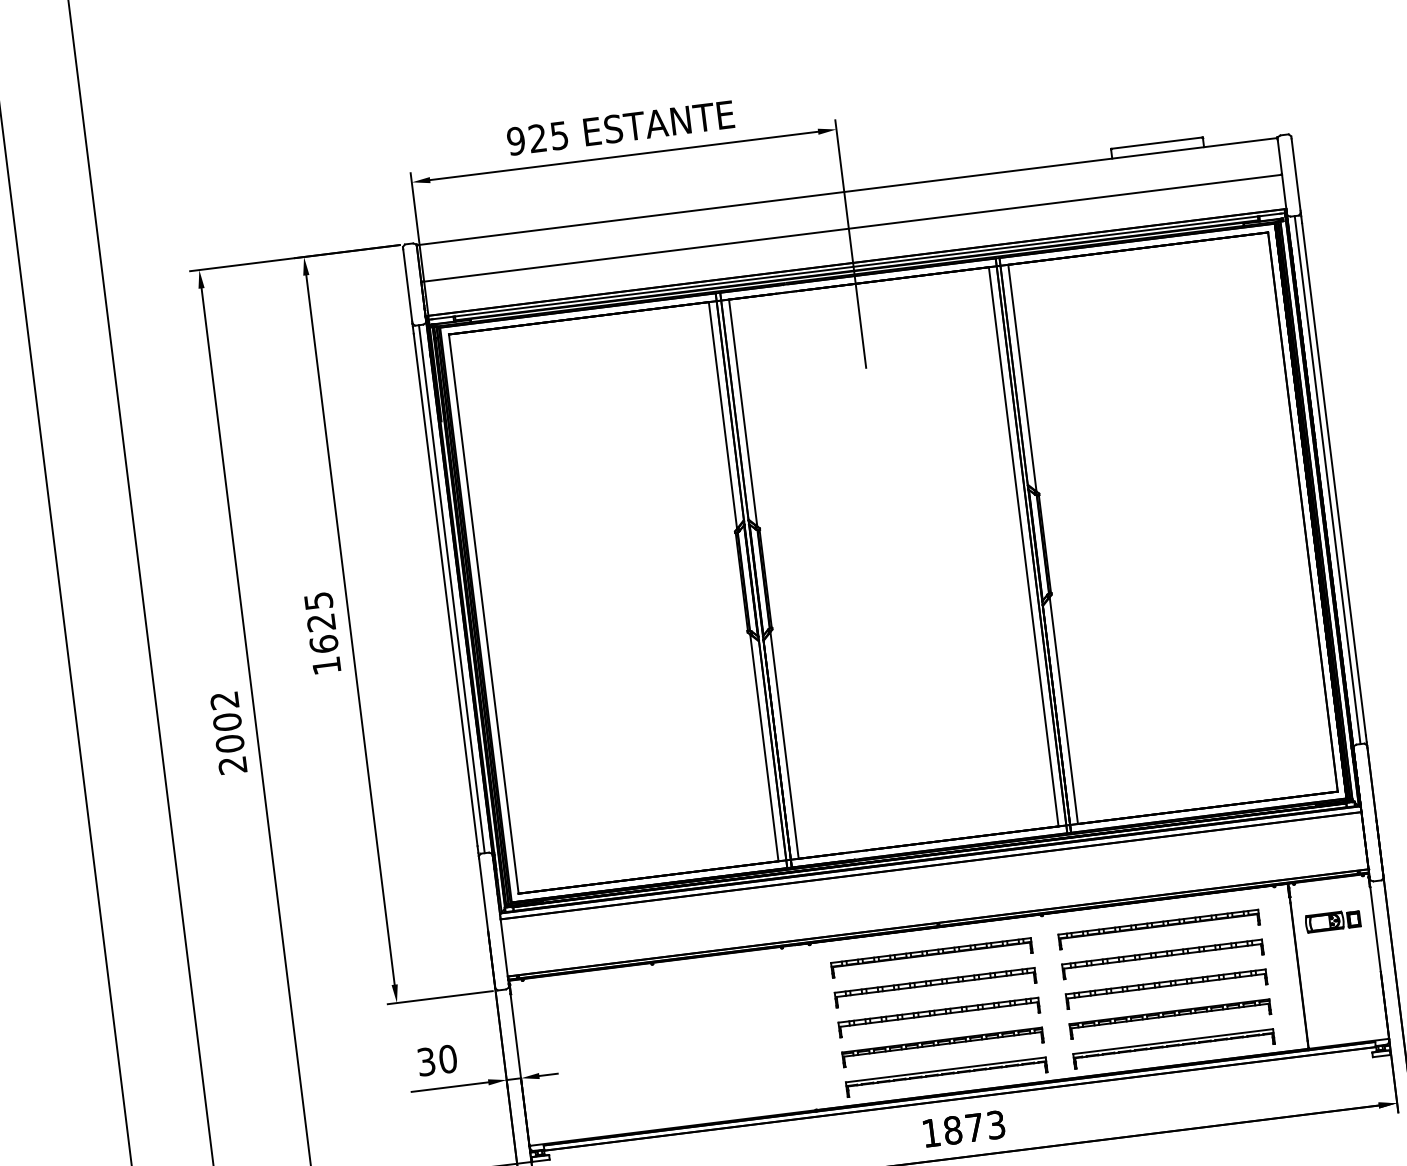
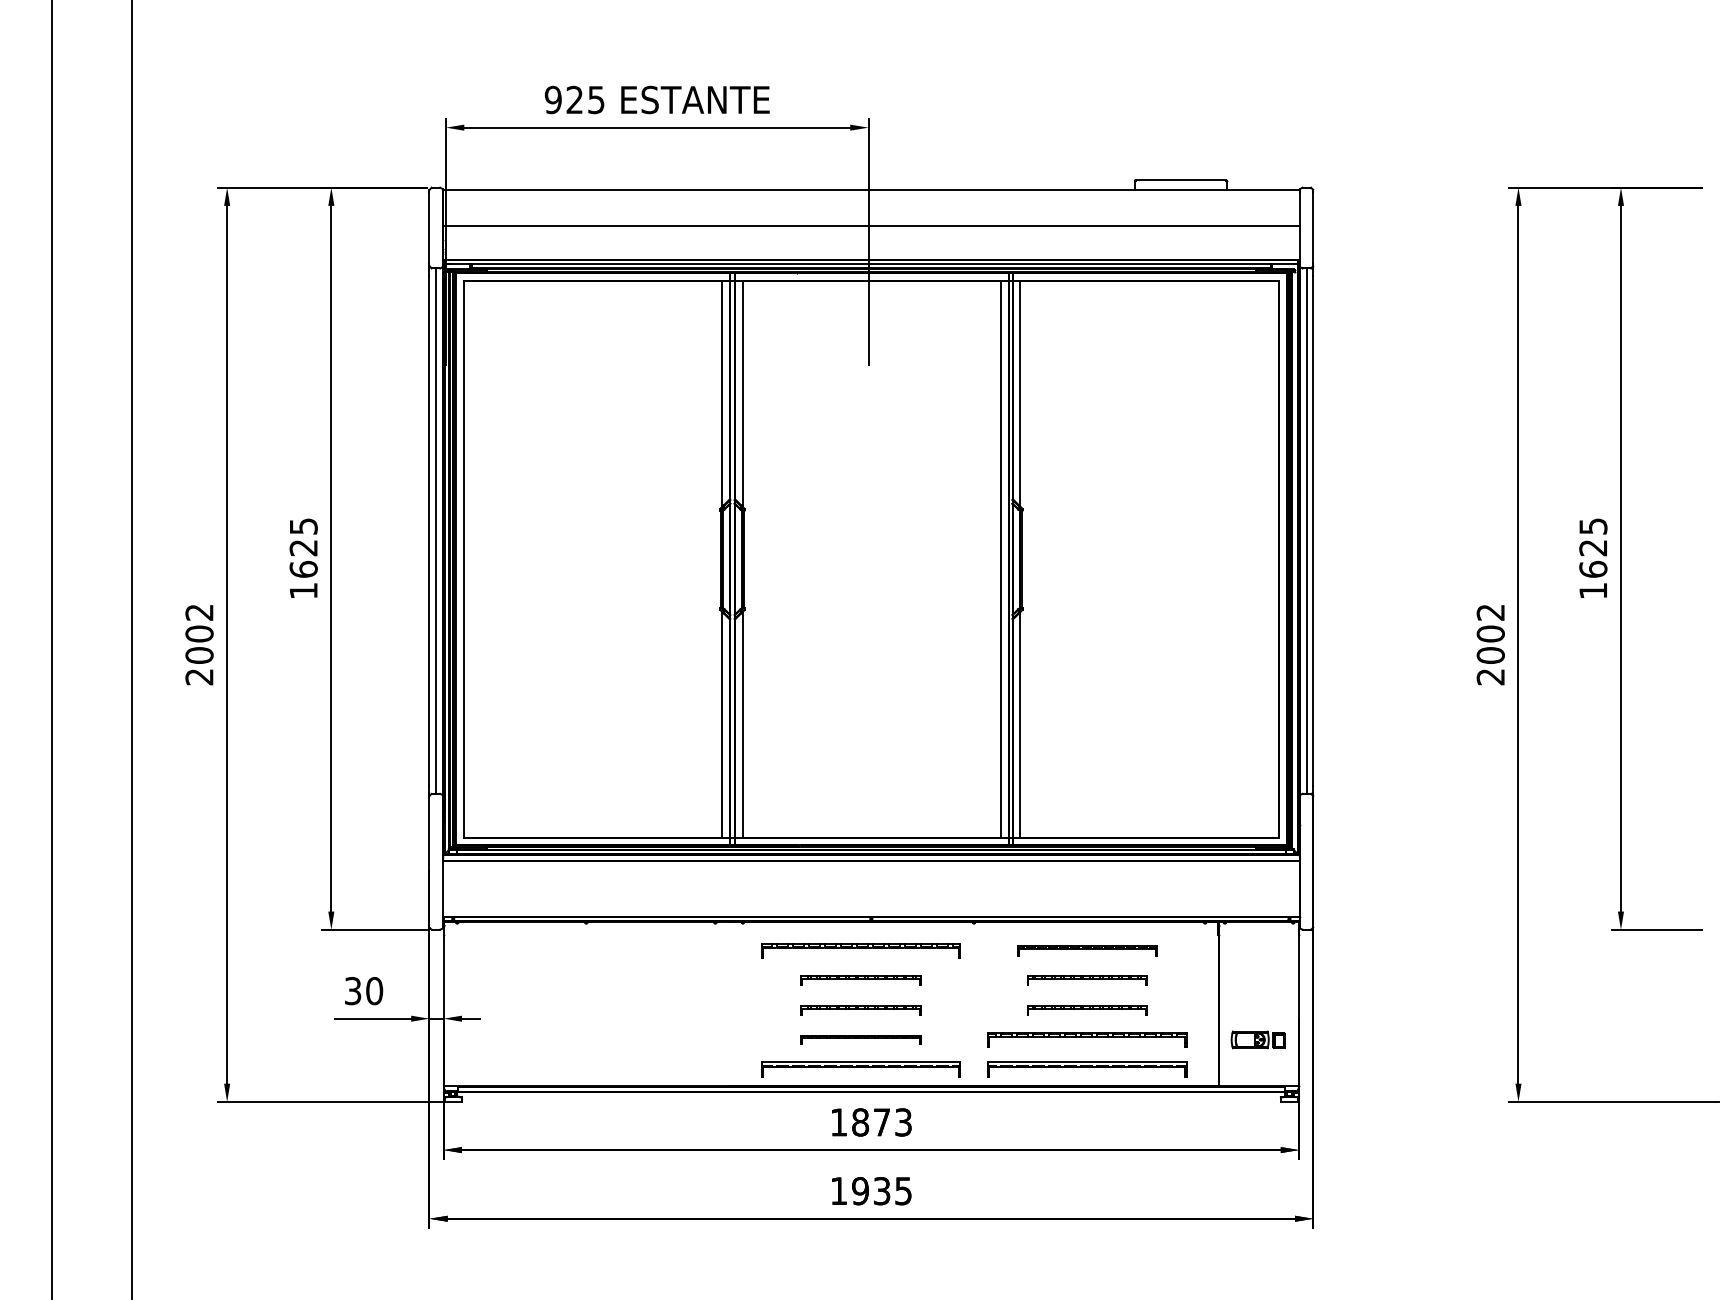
part: (1332, 920) -> (1257, 1039), moved
part: (1159, 929) -> (1087, 950), size x0.7
part: (1163, 959) -> (1087, 980), size x0.6
part: (935, 987) -> (860, 980), size x0.6
part: (1167, 989) -> (1087, 1010), size x0.6
part: (938, 1017) -> (860, 1010), size x0.6
part: (942, 1047) -> (860, 1039), size x0.6

